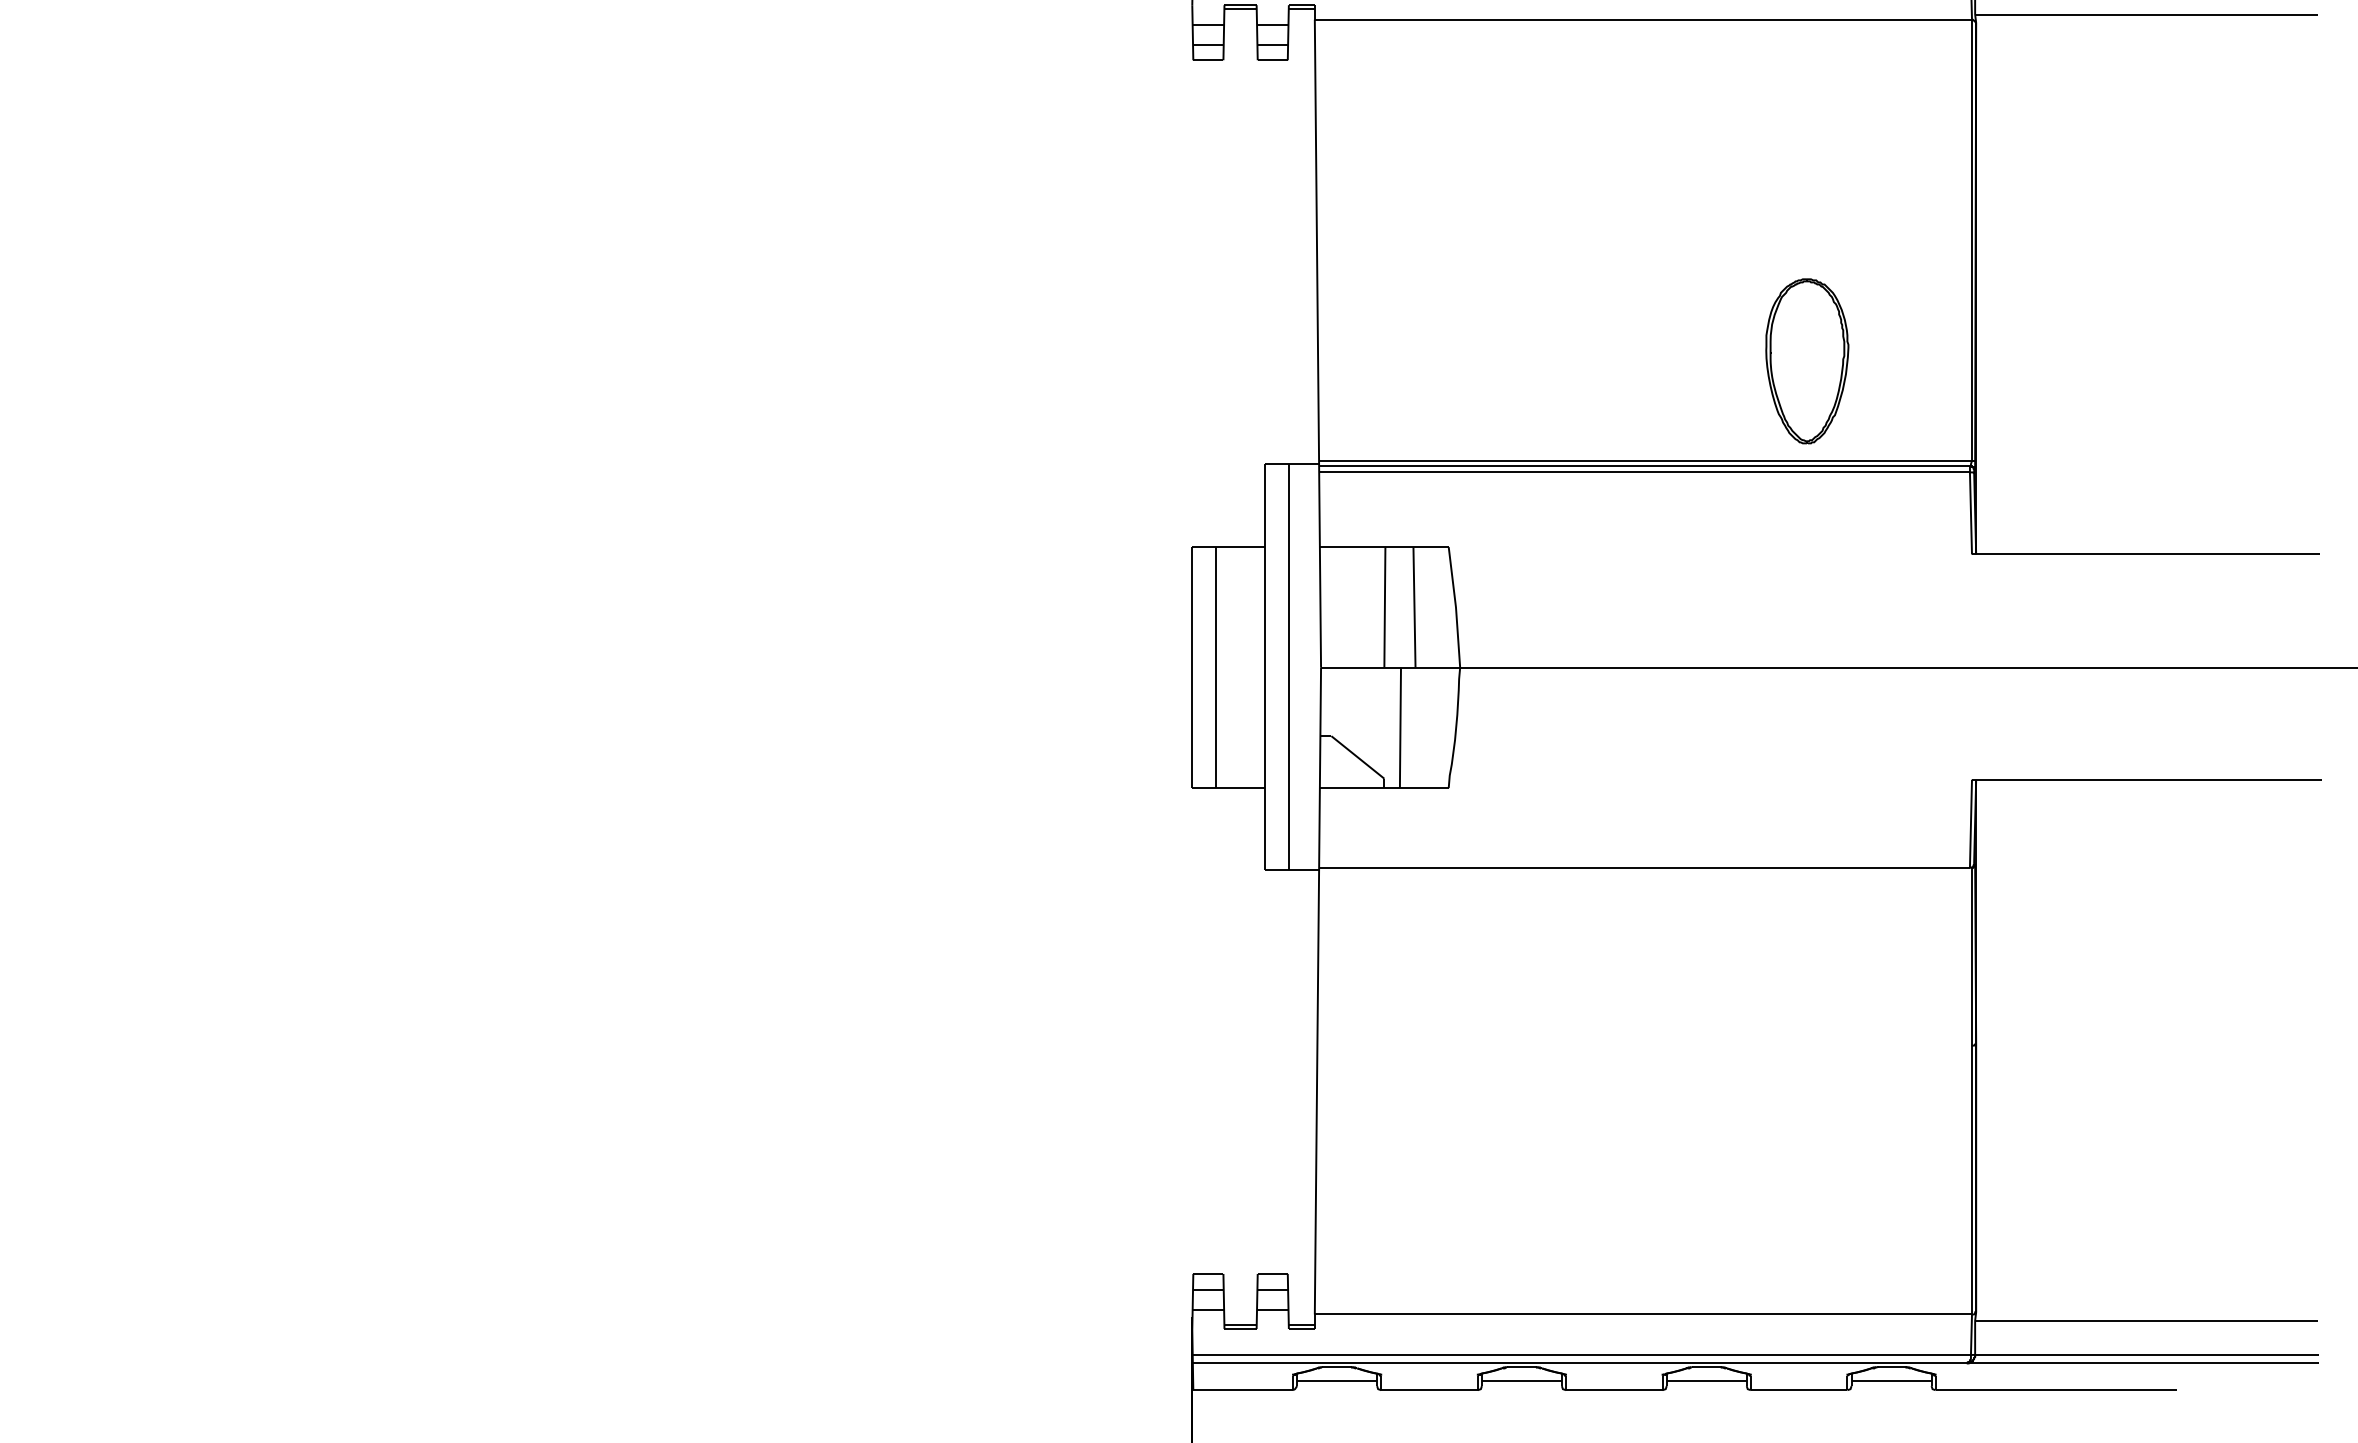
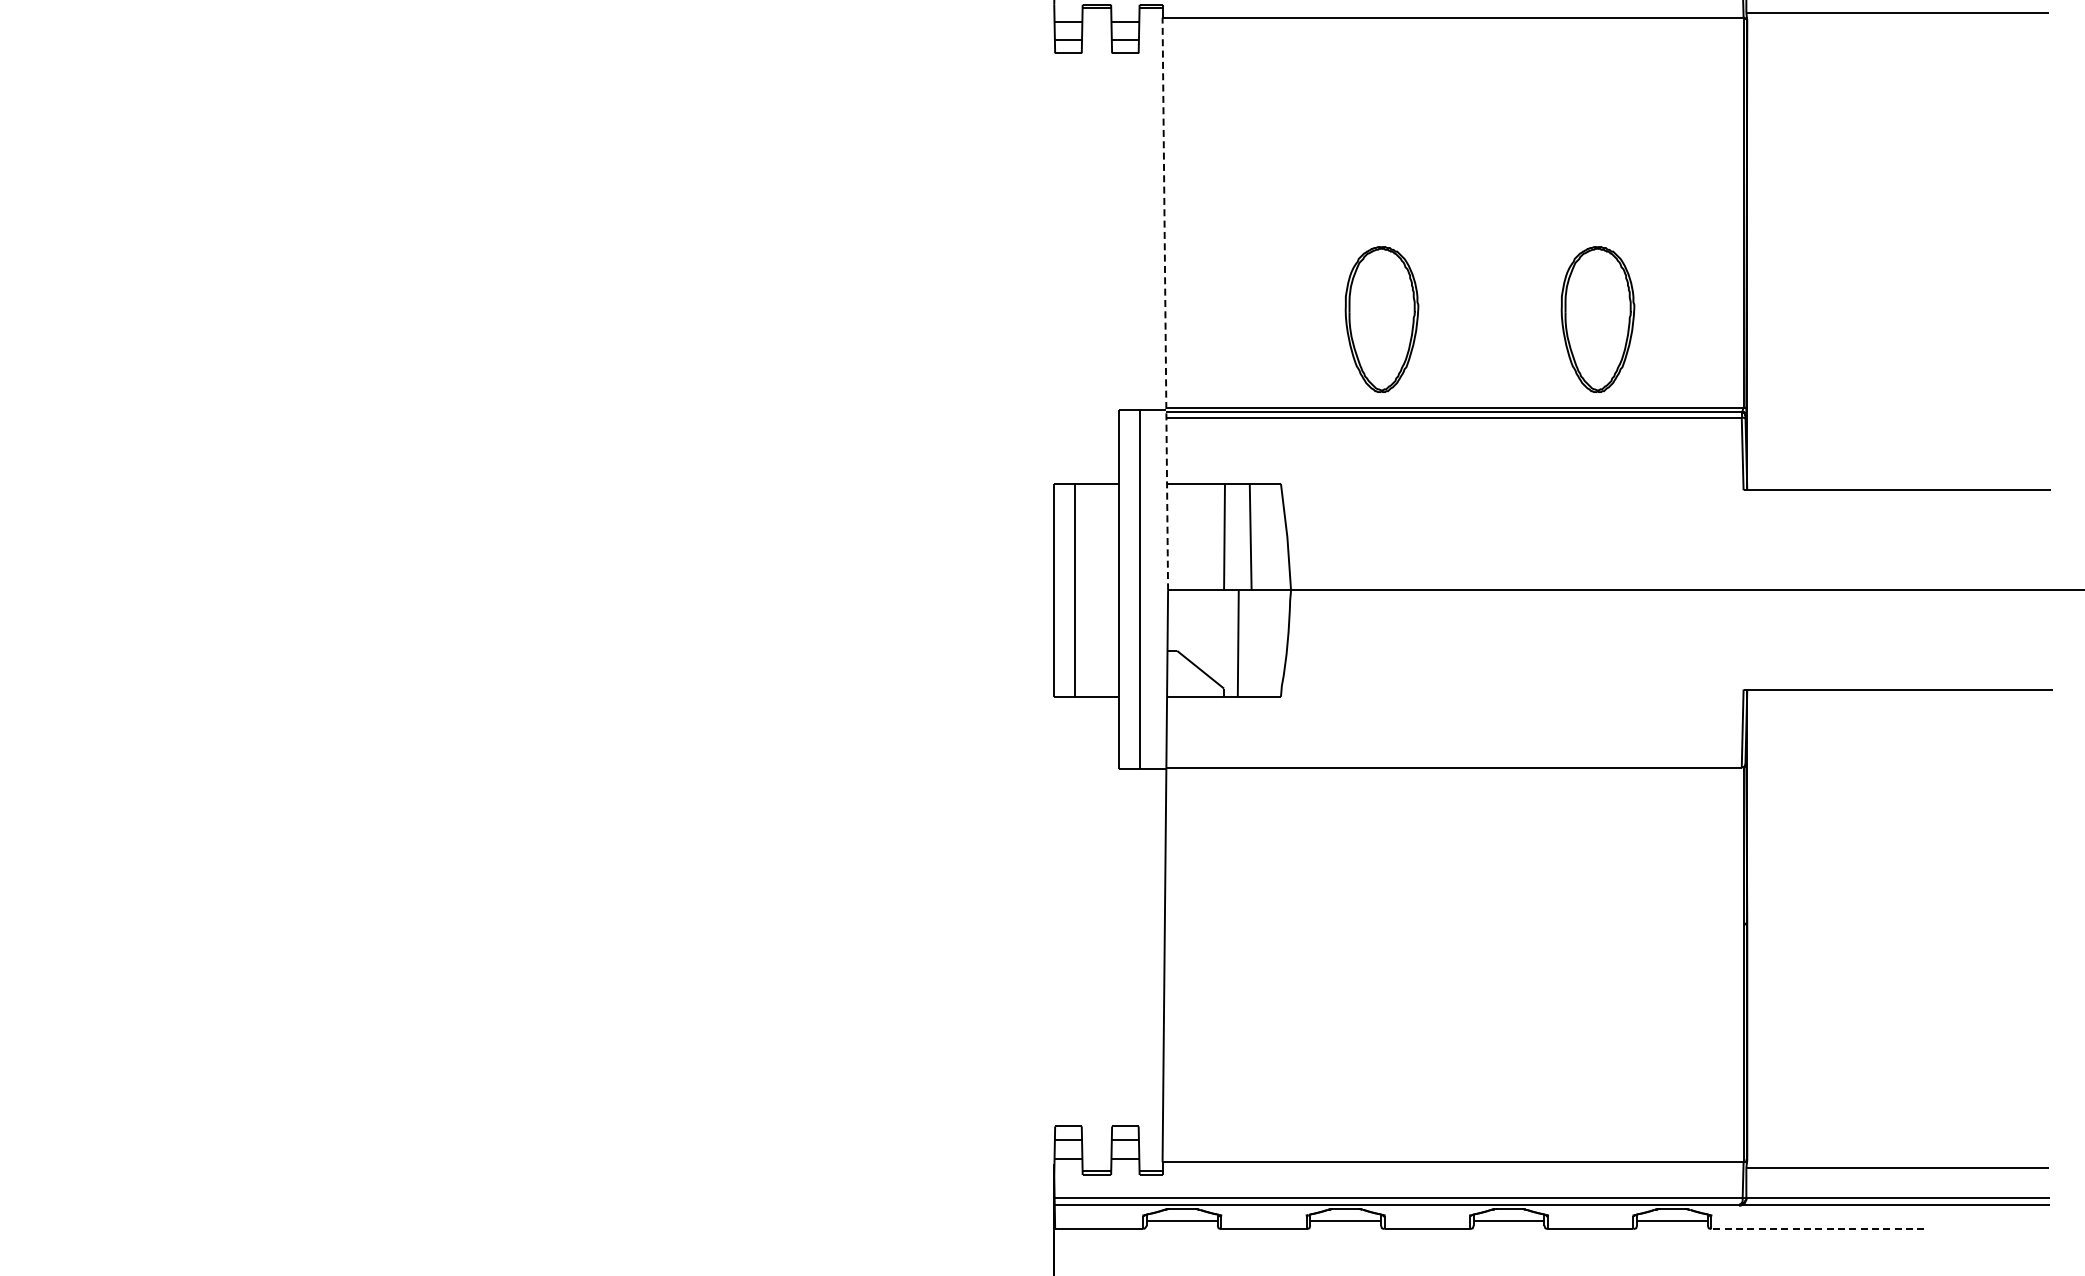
line: (1318, 343) -> (1165, 303), solid -> dashed
part: (1562, 361) -> (1381, 319), added
line: (2055, 1390) -> (1817, 1229), solid -> dashed

